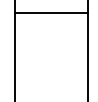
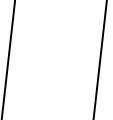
line: (51, 12) -> (59, 13), removed

